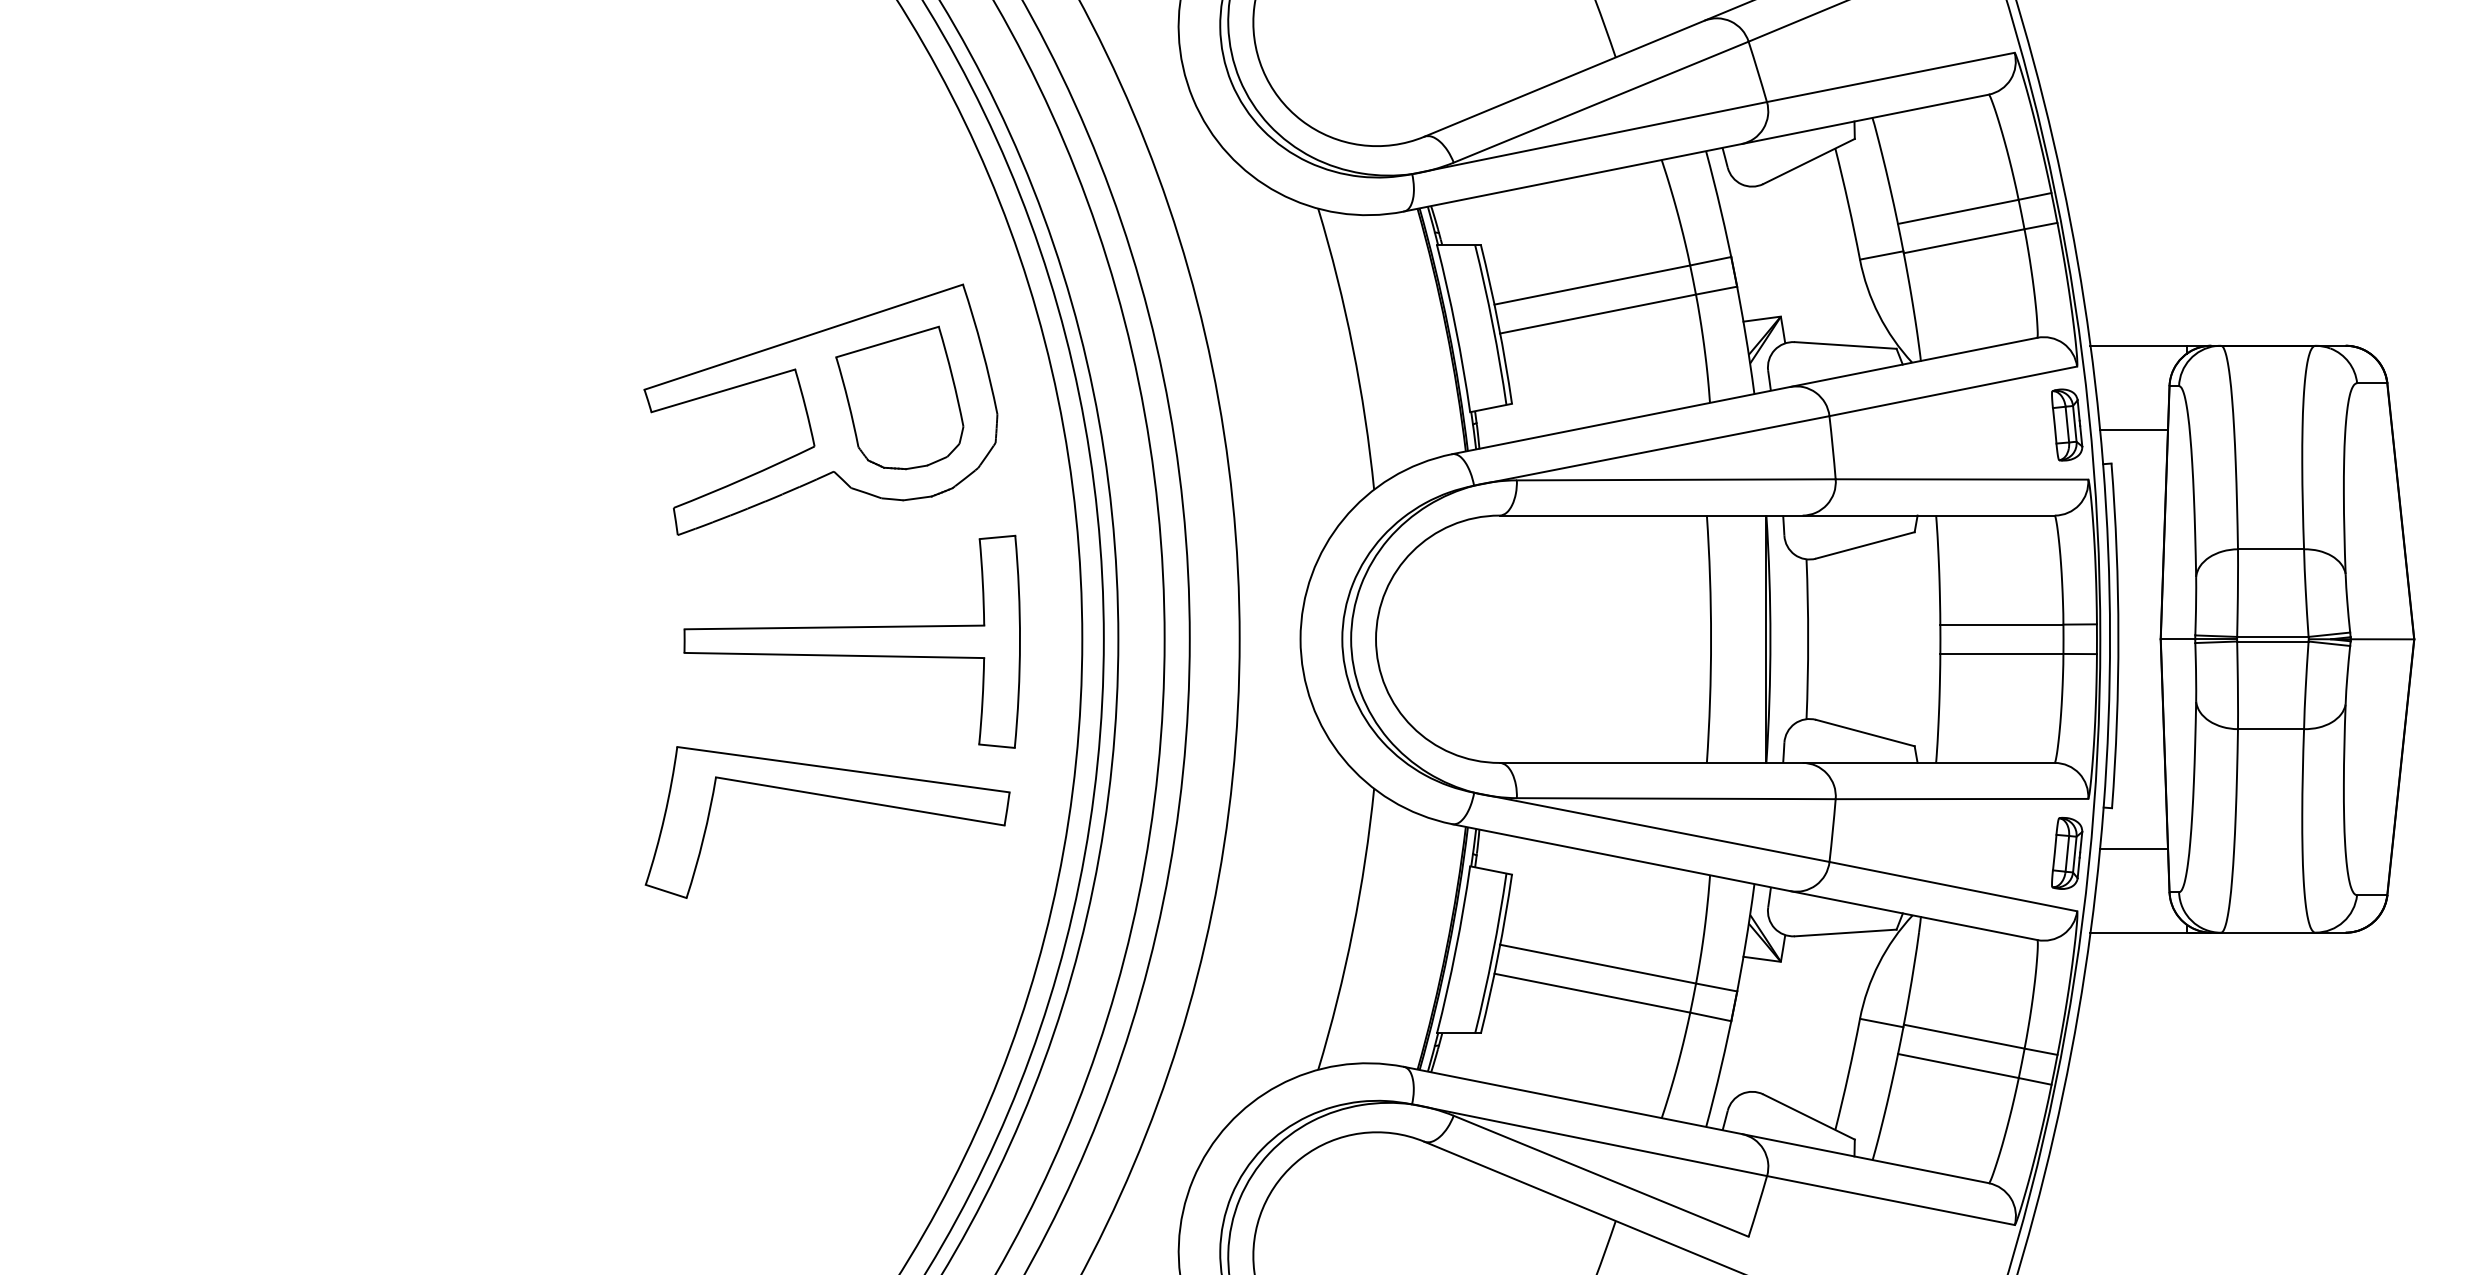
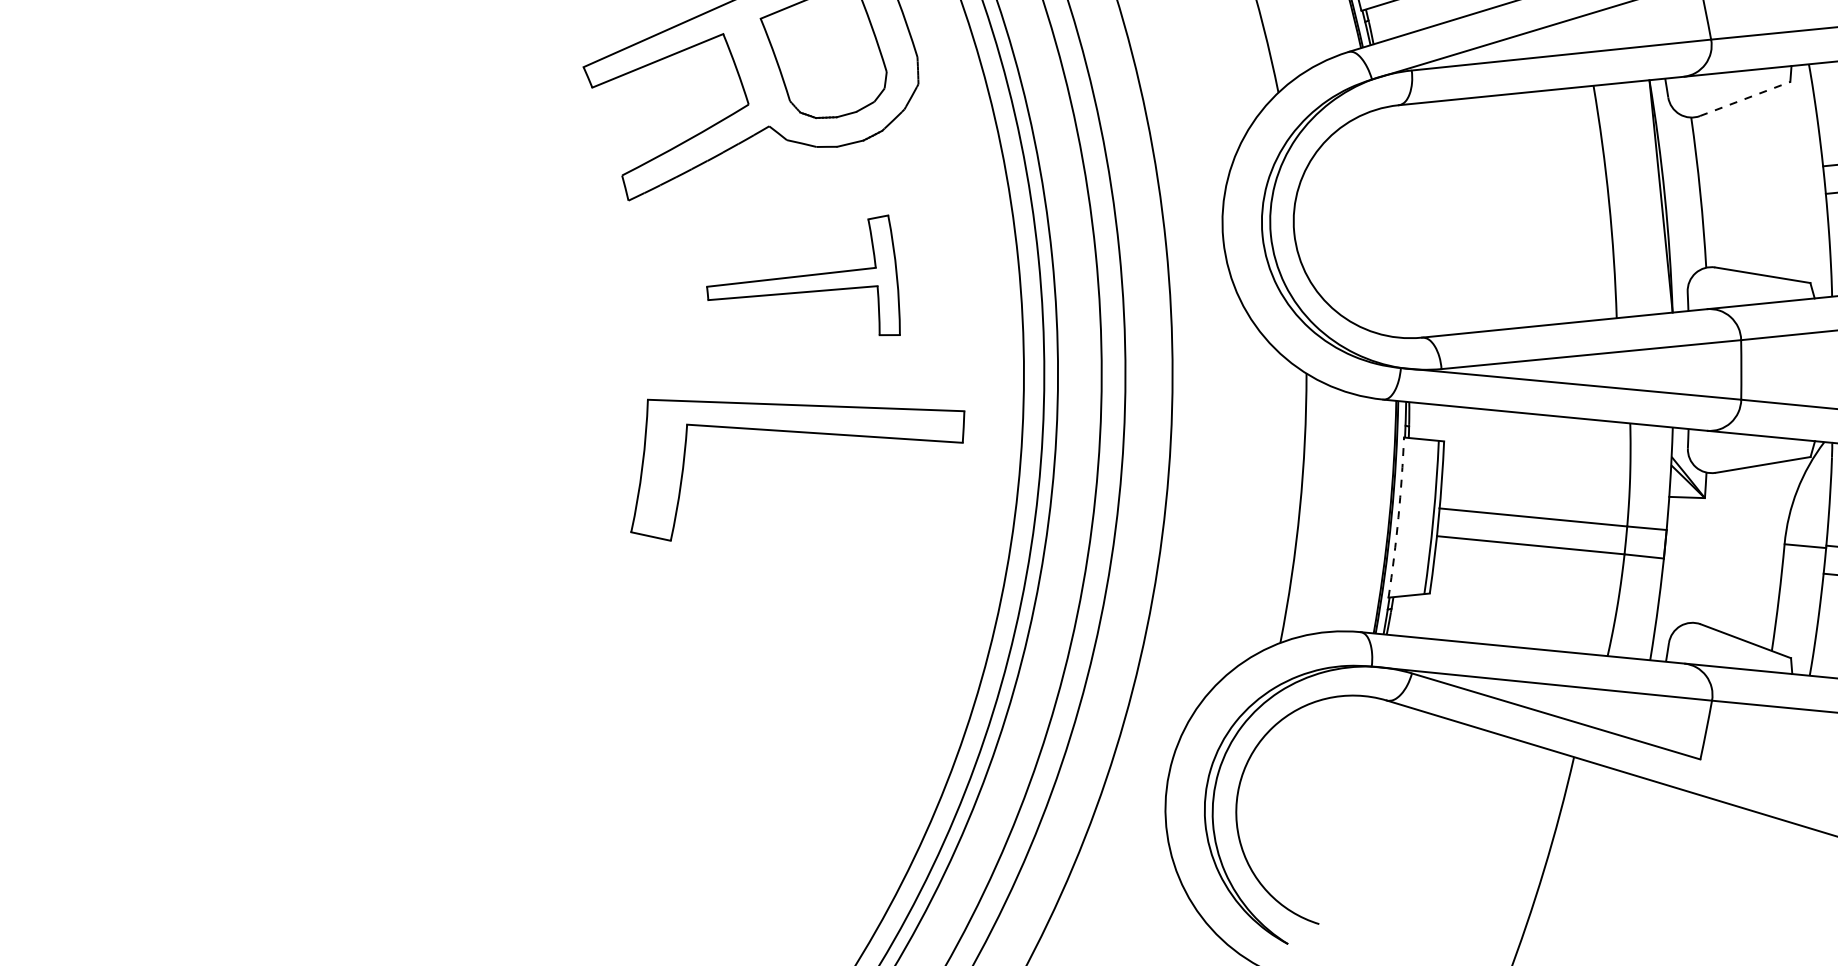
line: (1865, 545) -> (1745, 99), solid -> dashed
part: (851, 641) -> (801, 284), size x0.6
arc: (1455, 950) -> (1398, 517), solid -> dashed

